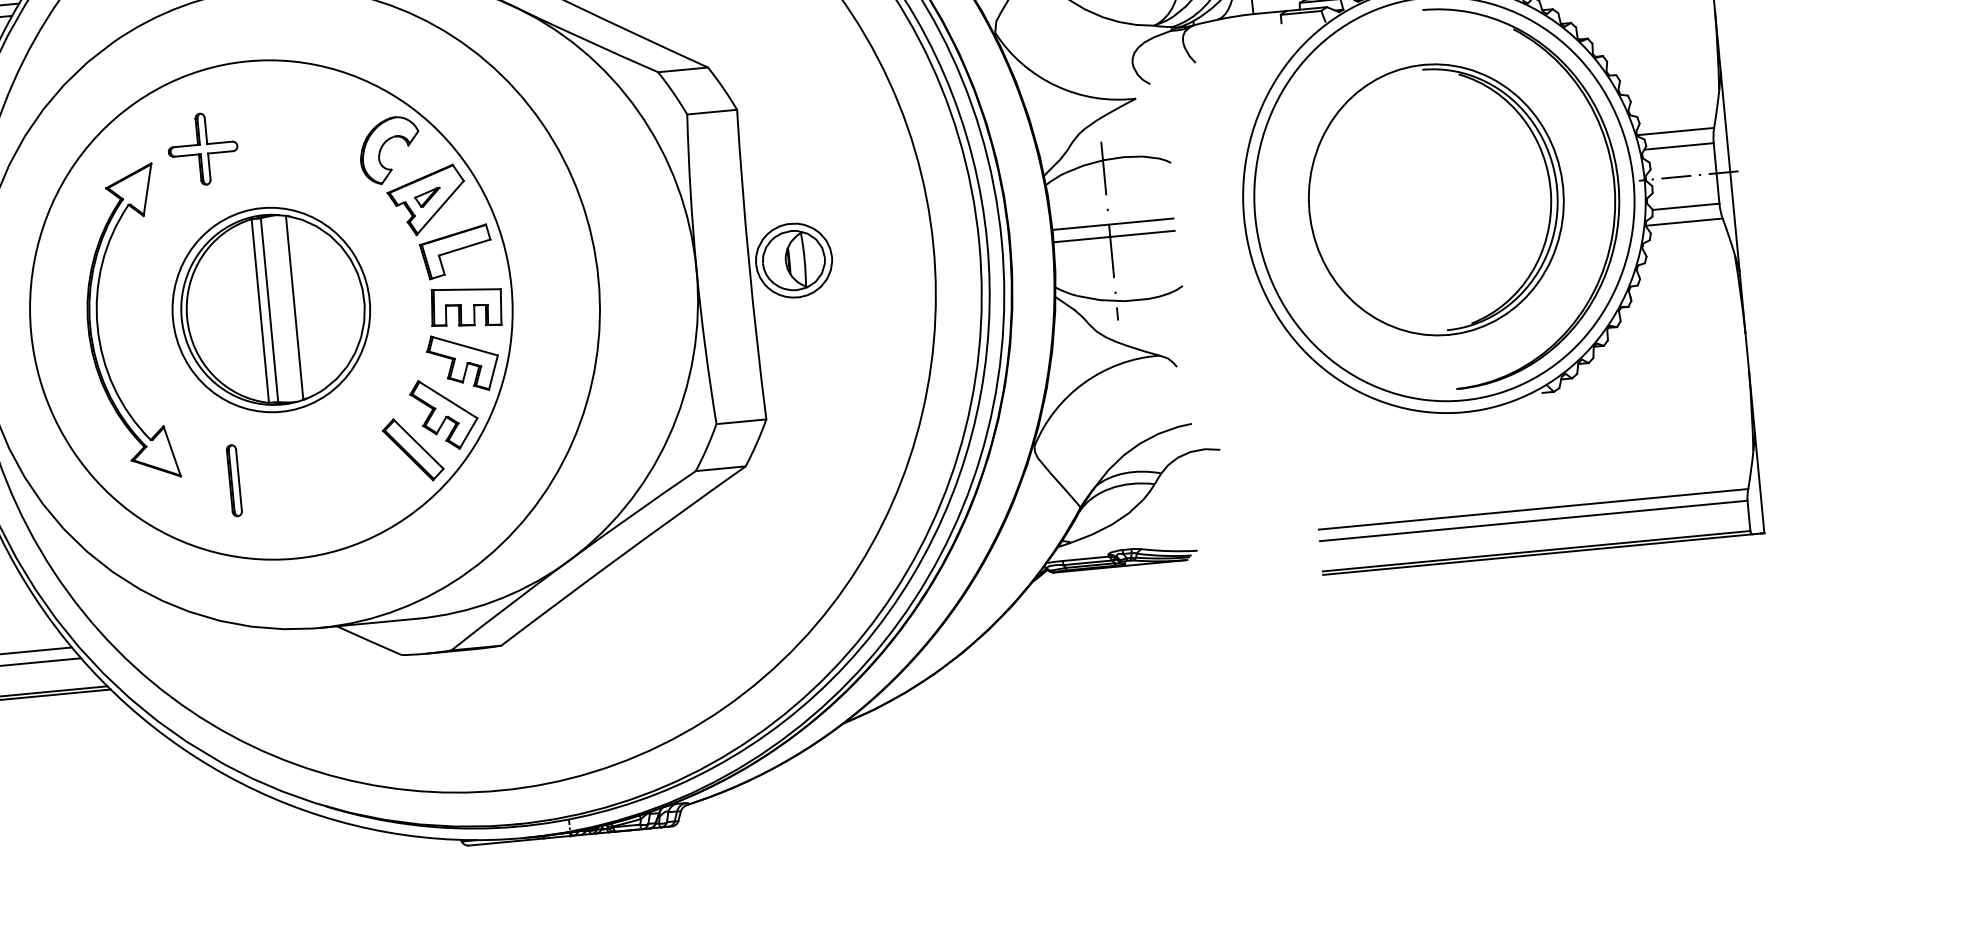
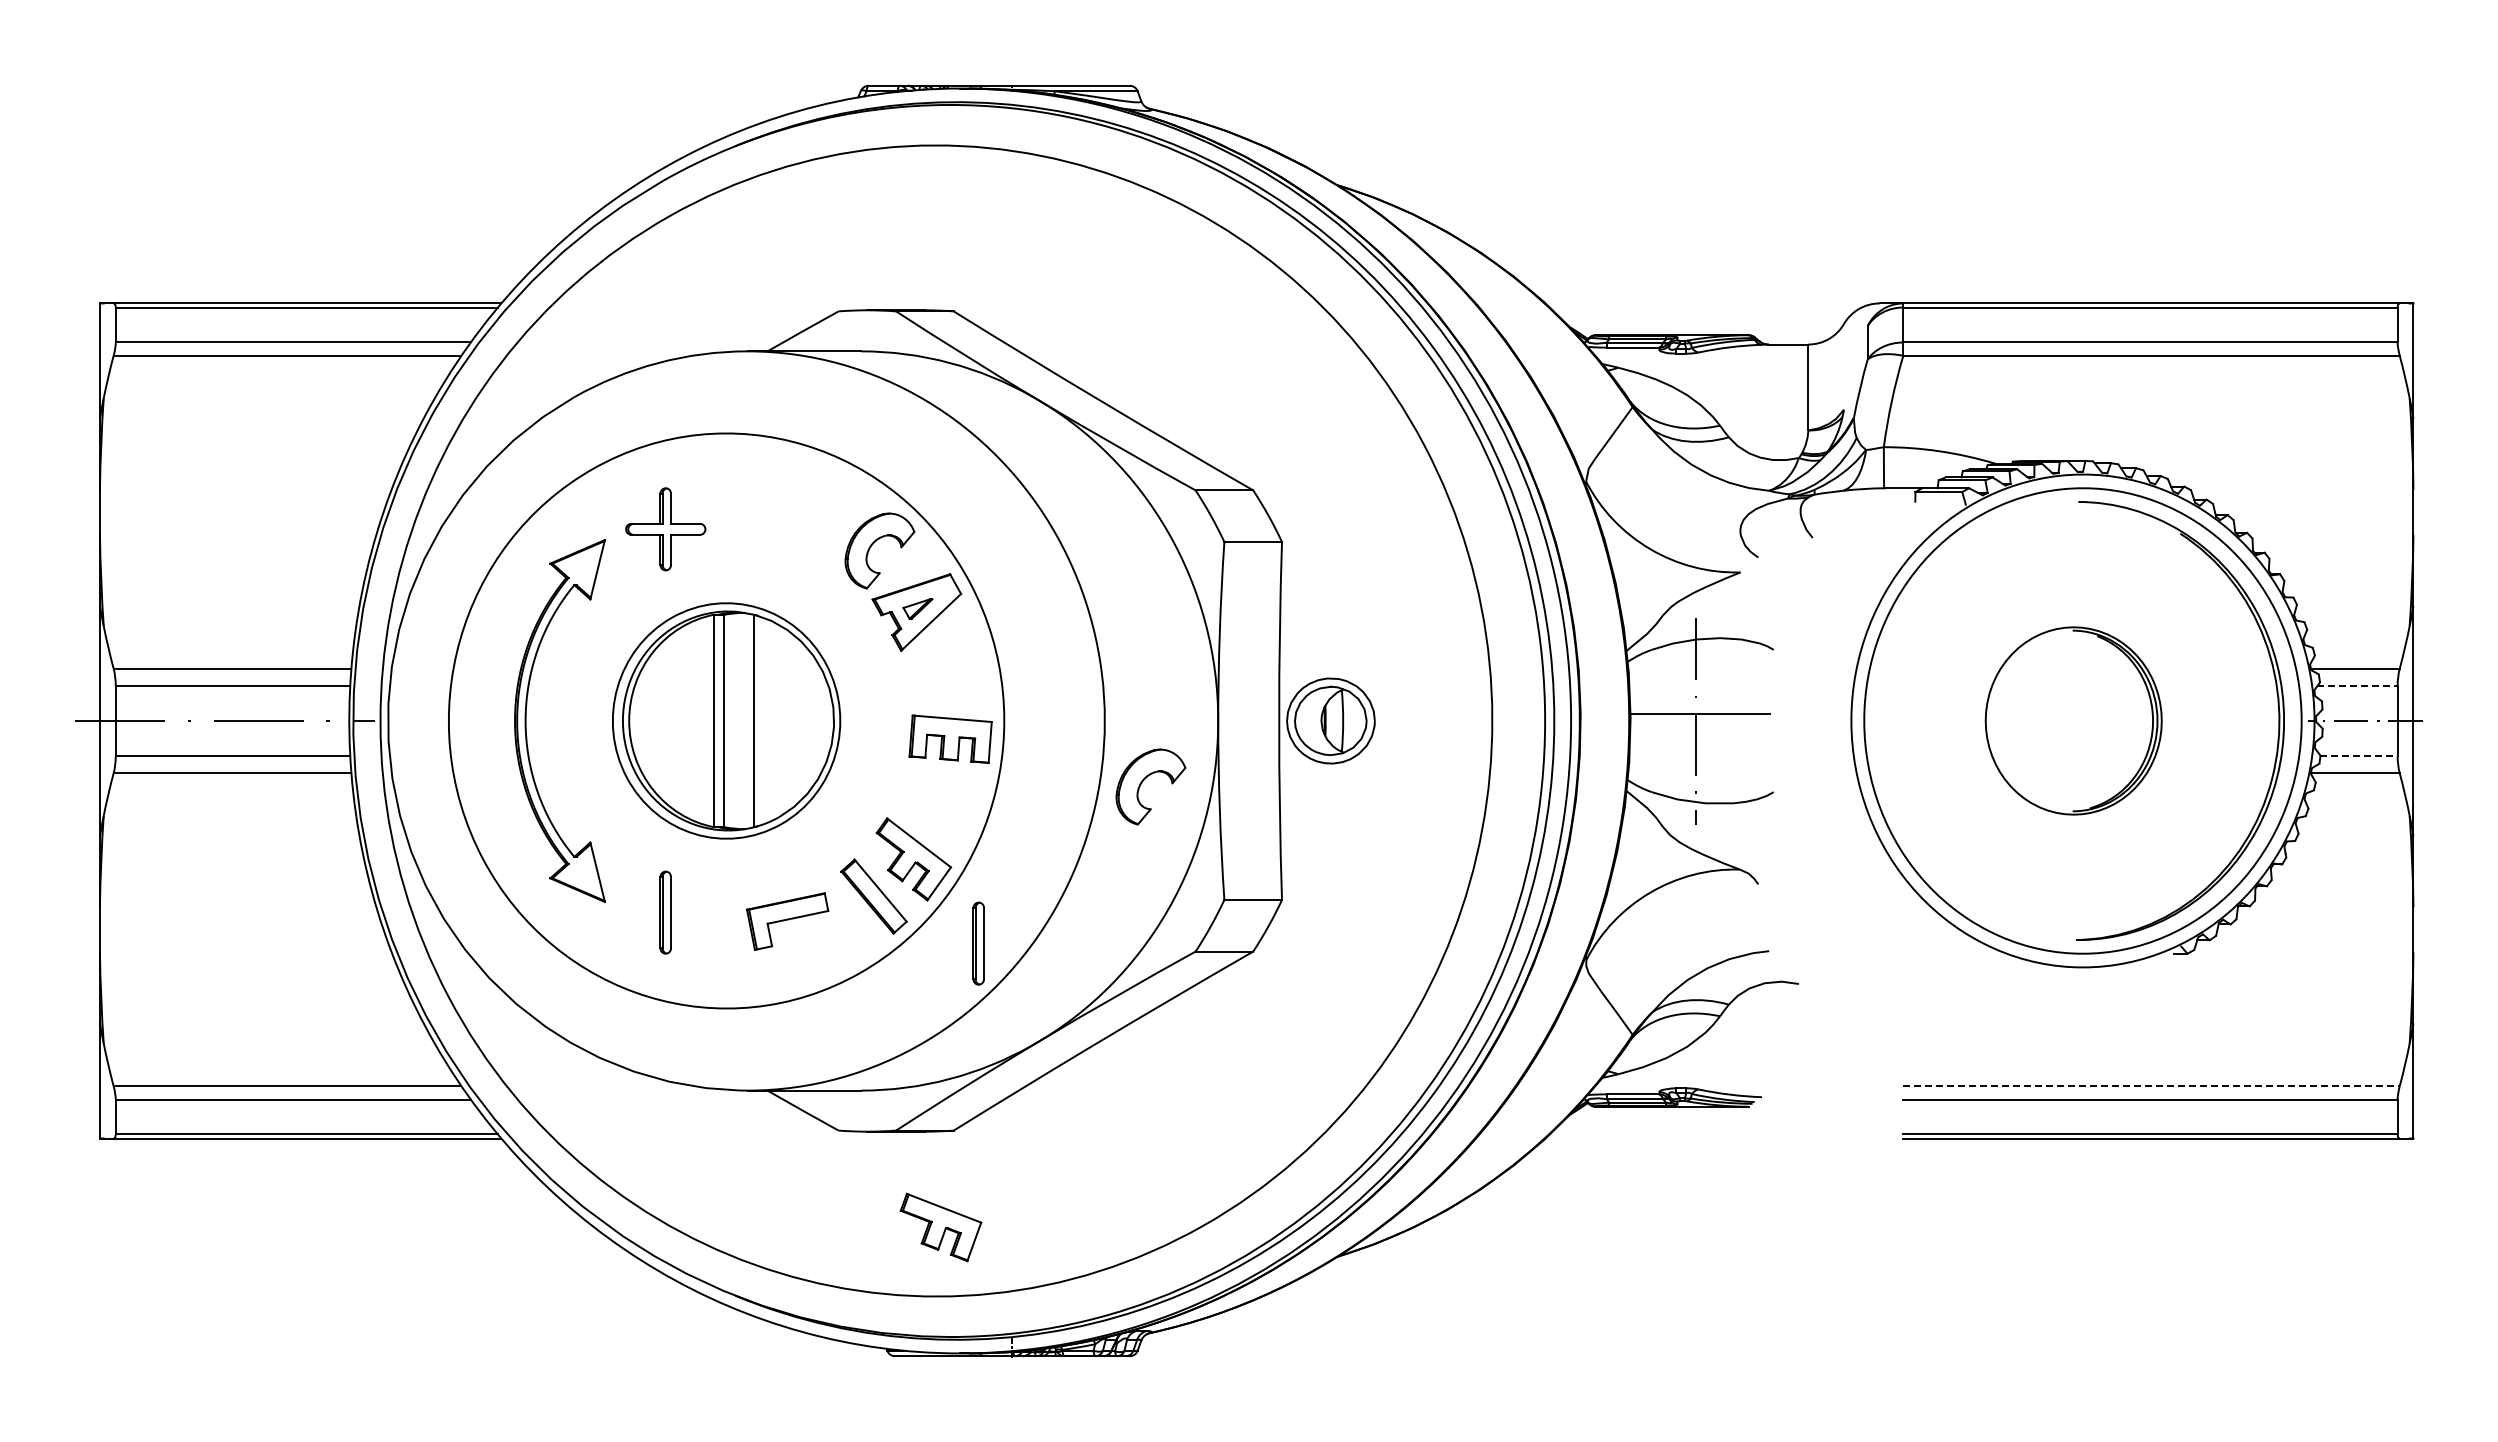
line: (1679, 146) -> (2358, 686), solid -> dashed
part: (1436, 199) -> (2073, 720), size x0.6
line: (1686, 206) -> (2359, 755), solid -> dashed
line: (1114, 236) -> (1700, 728), removed
part: (456, 251) -> (787, 921), moved
part: (637, 327) -> (1144, 780), added
part: (463, 363) -> (940, 1227), moved
part: (507, 481) -> (978, 943), added
line: (1534, 509) -> (2152, 1086), solid -> dashed

